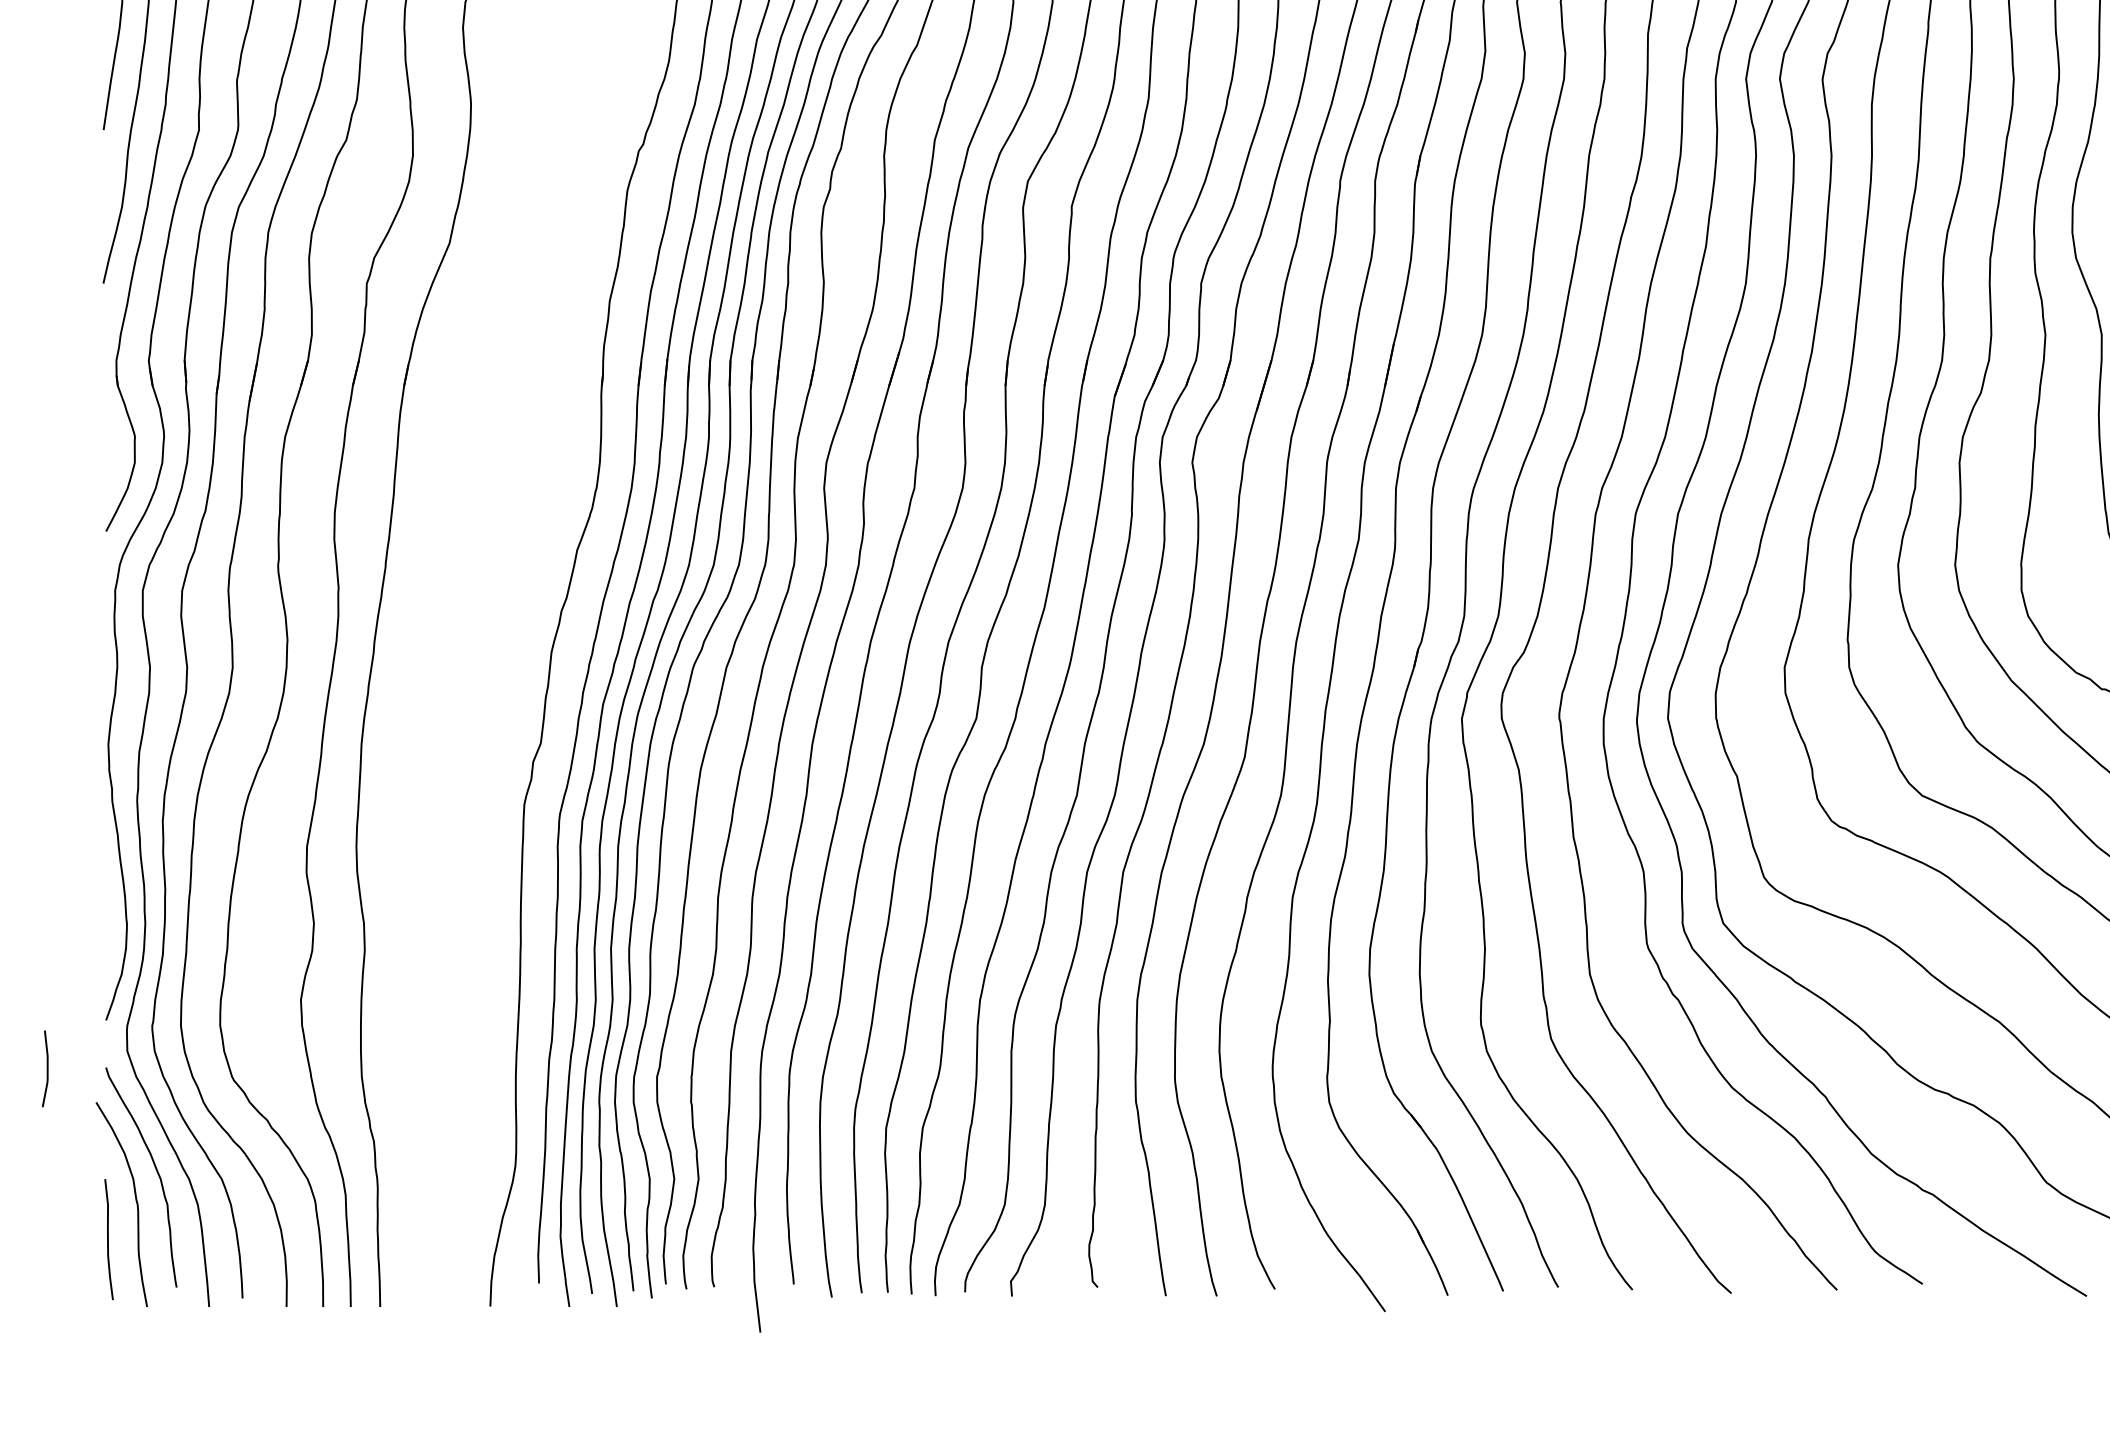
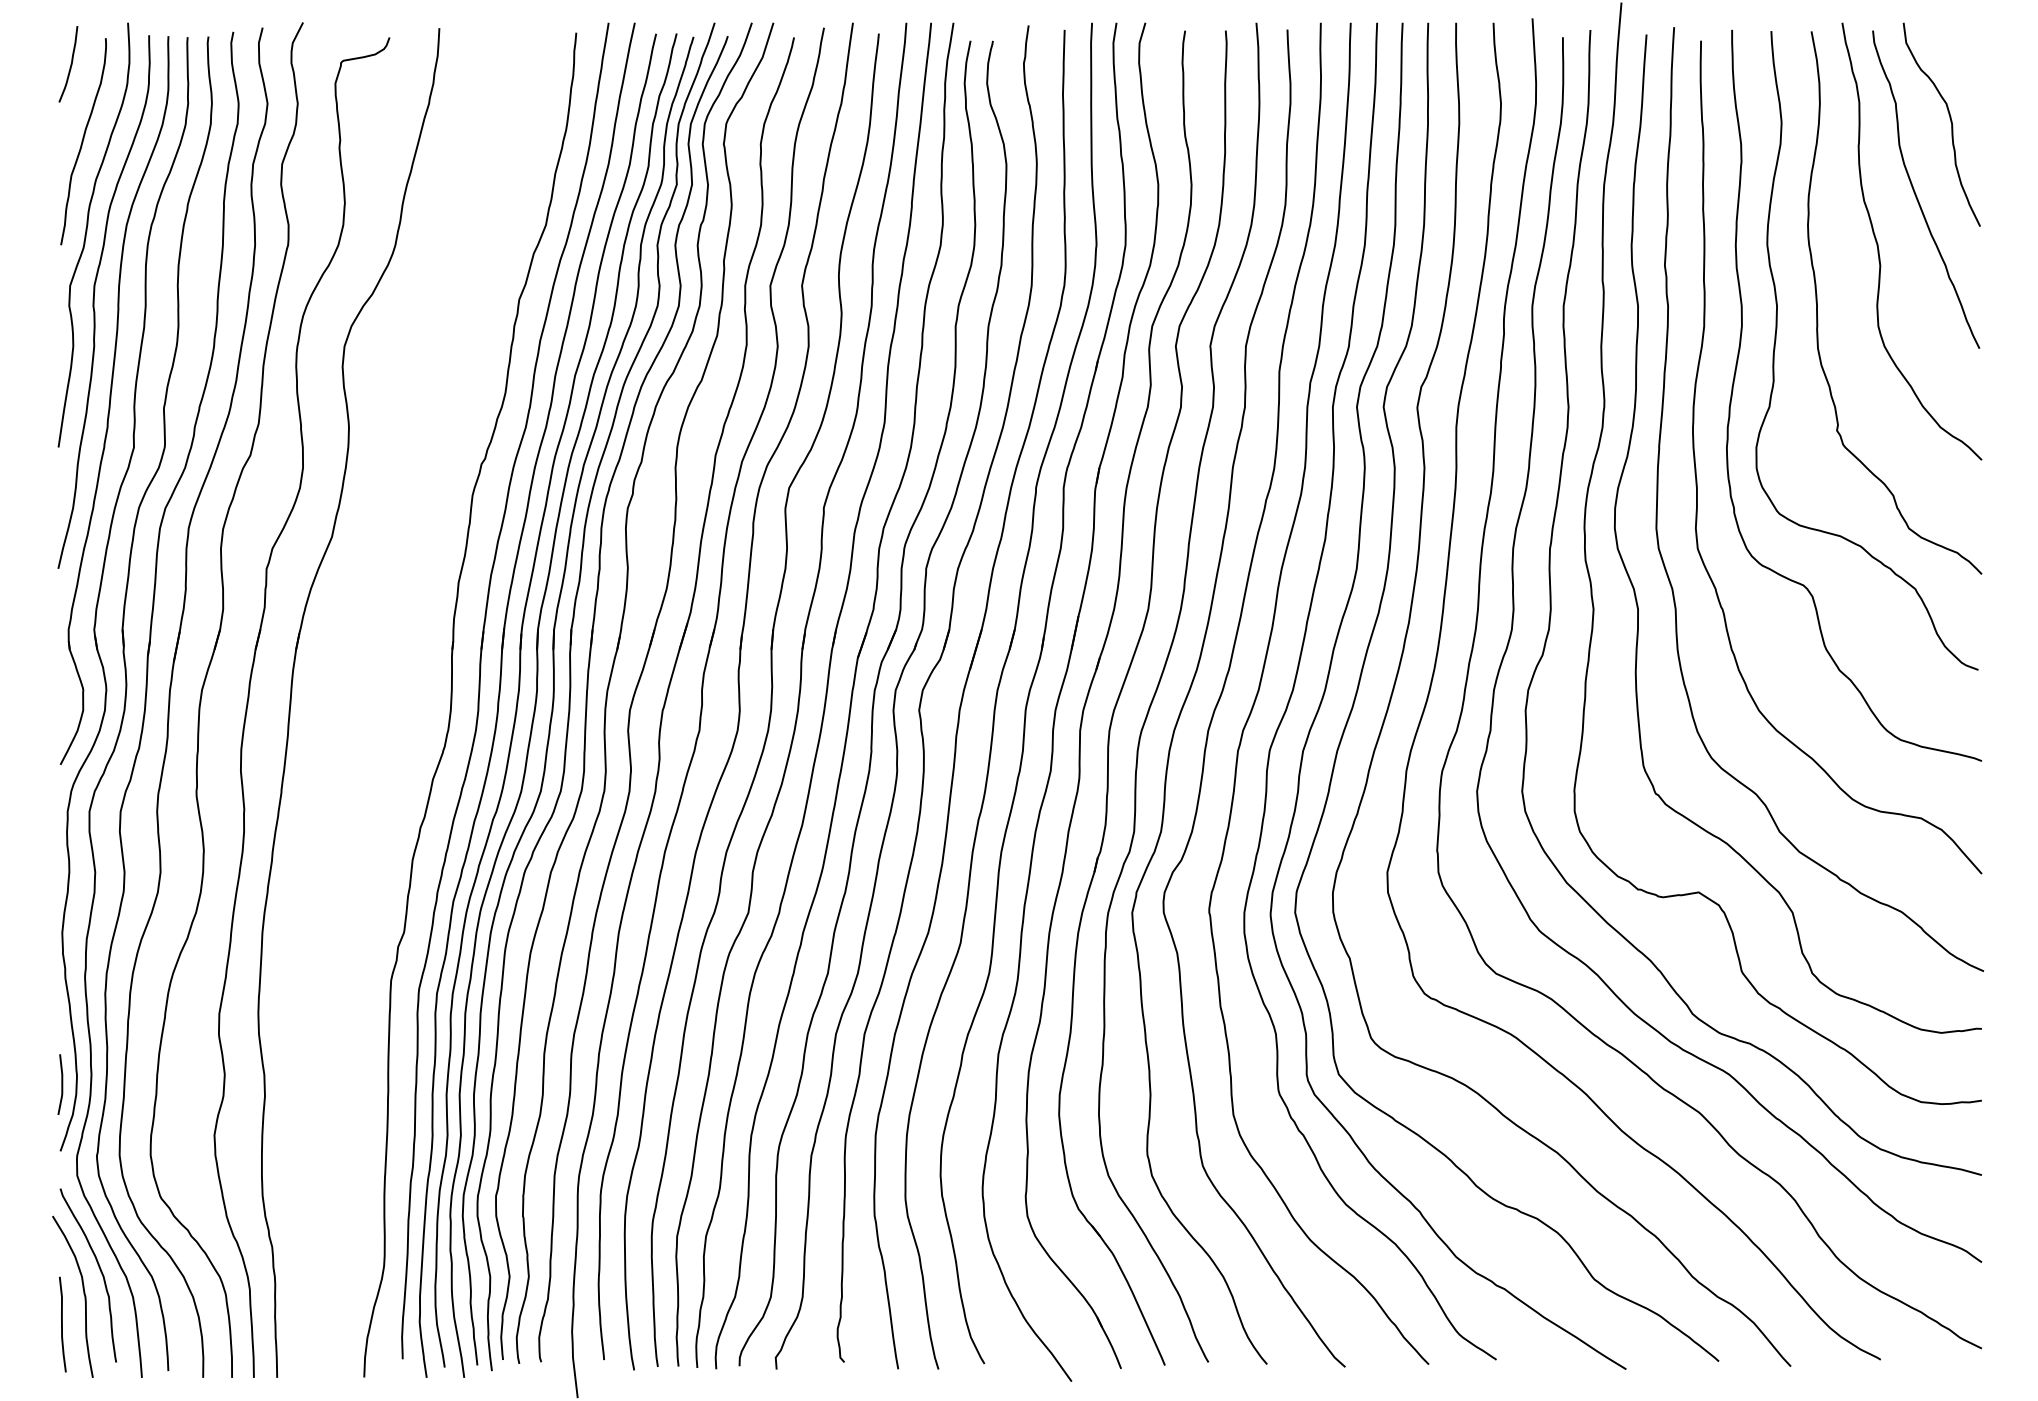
curve: (46, 1068) -> (61, 1084), moved

